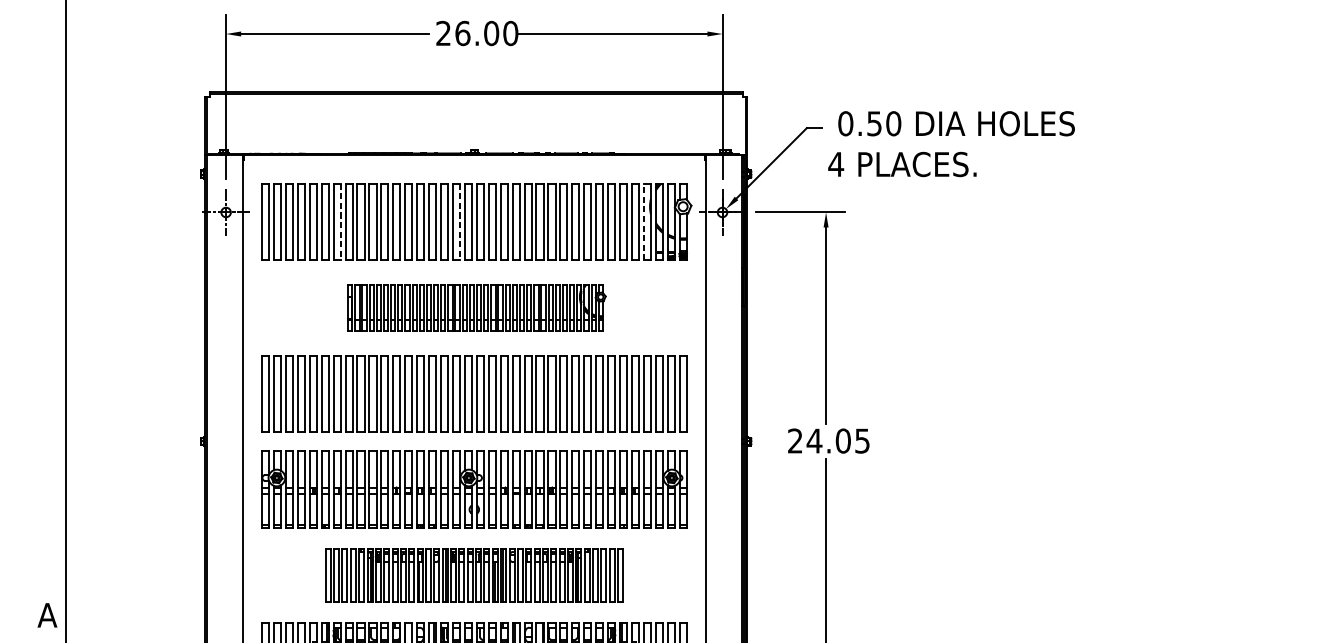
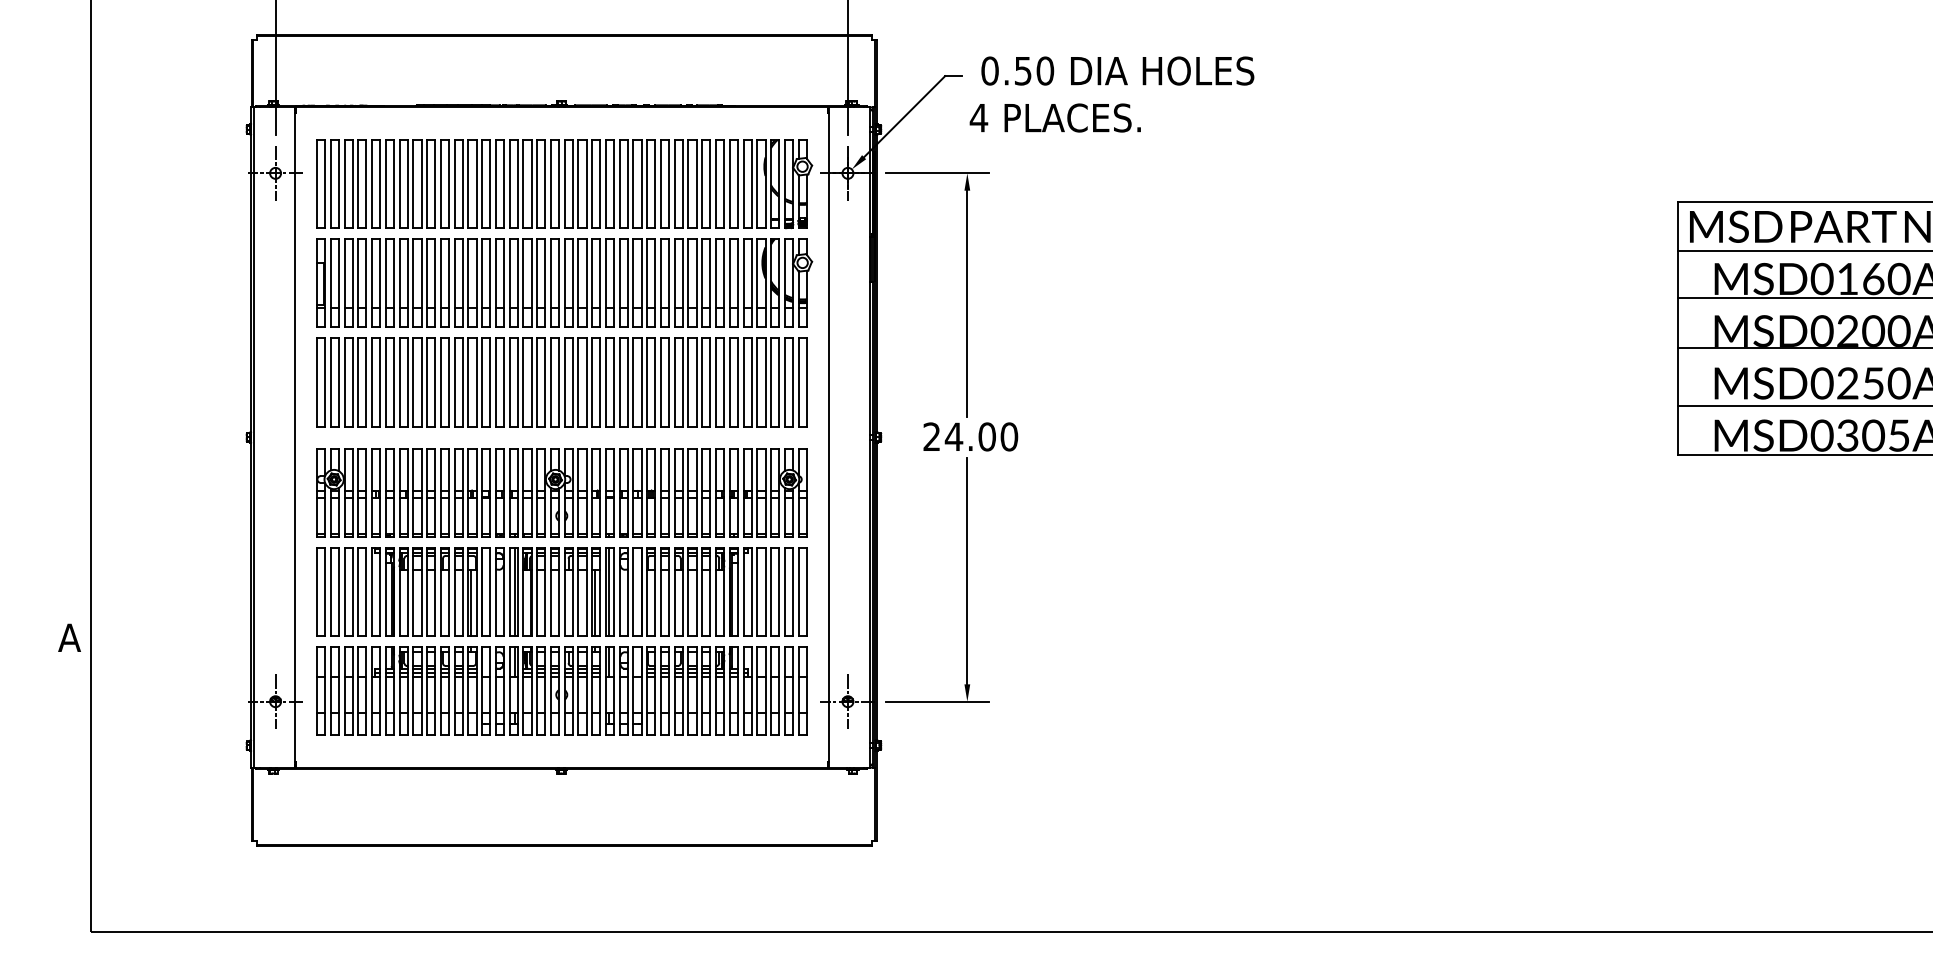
line: (644, 221) -> (757, 183), dashed -> solid
line: (340, 222) -> (407, 184), dashed -> solid
line: (460, 222) -> (545, 184), dashed -> solid
part: (476, 307) -> (564, 282), size x1.67
text: (862, 440) -> (1009, 436), 24.05 -> 24.00
part: (474, 575) -> (561, 591), size x1.43

